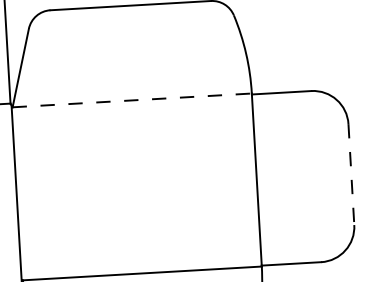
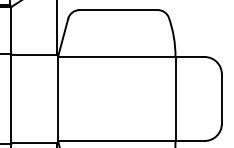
line: (131, 100) -> (116, 56), dashed -> solid
line: (350, 173) -> (221, 98), dashed -> solid

